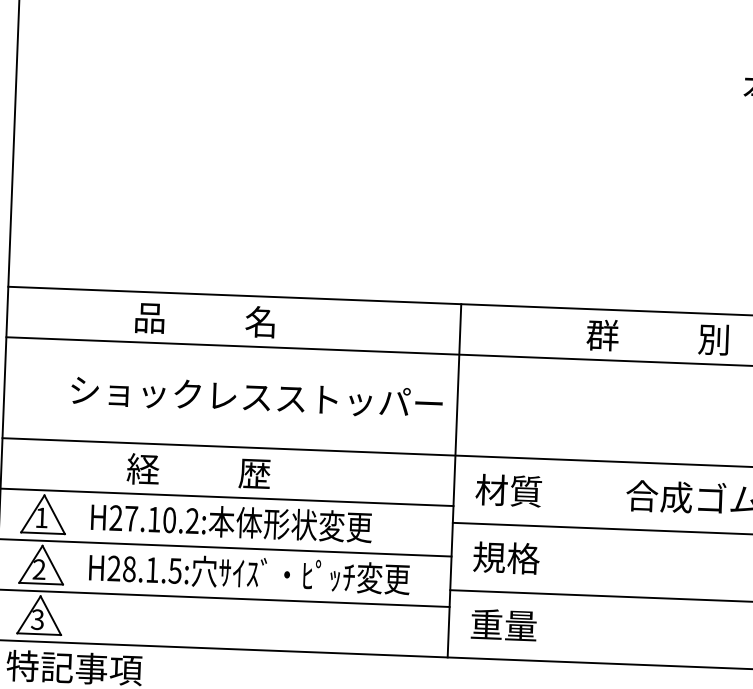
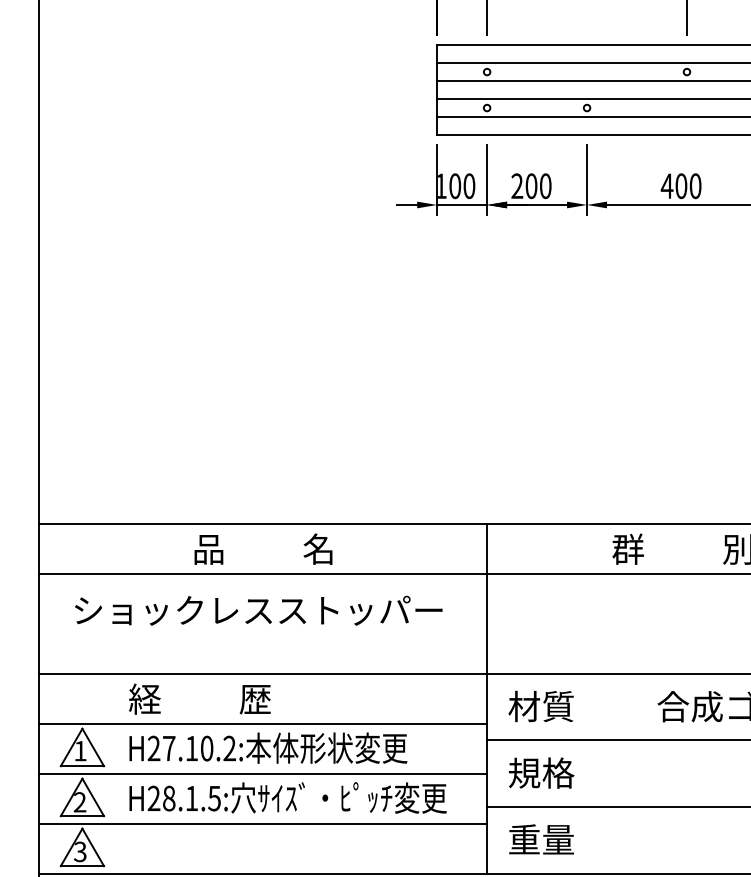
text: (205, 319) -> (263, 548), moved
text: (256, 397) -> (258, 610), moved
text: (198, 470) -> (199, 698), moved

